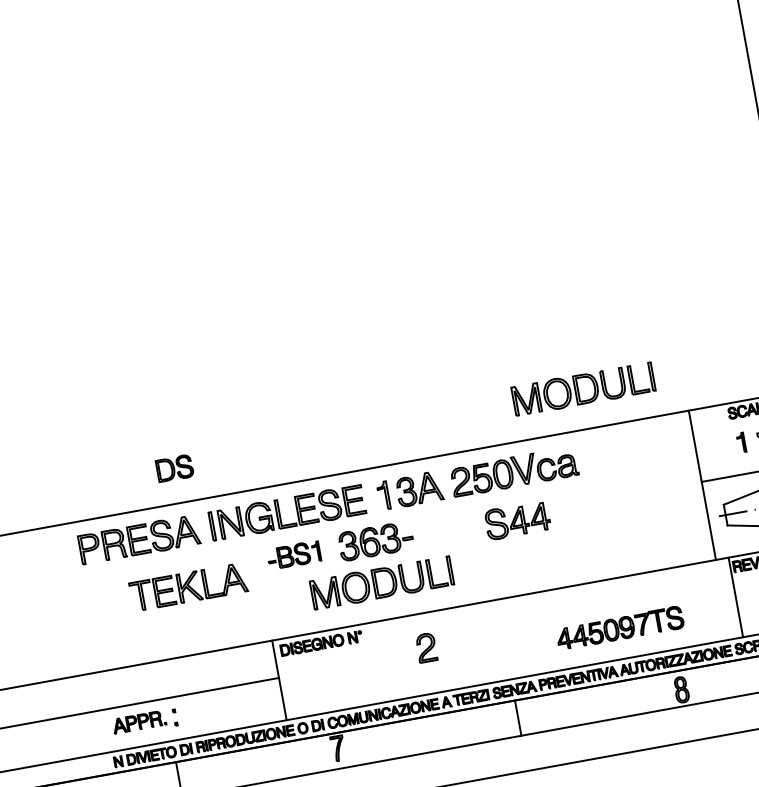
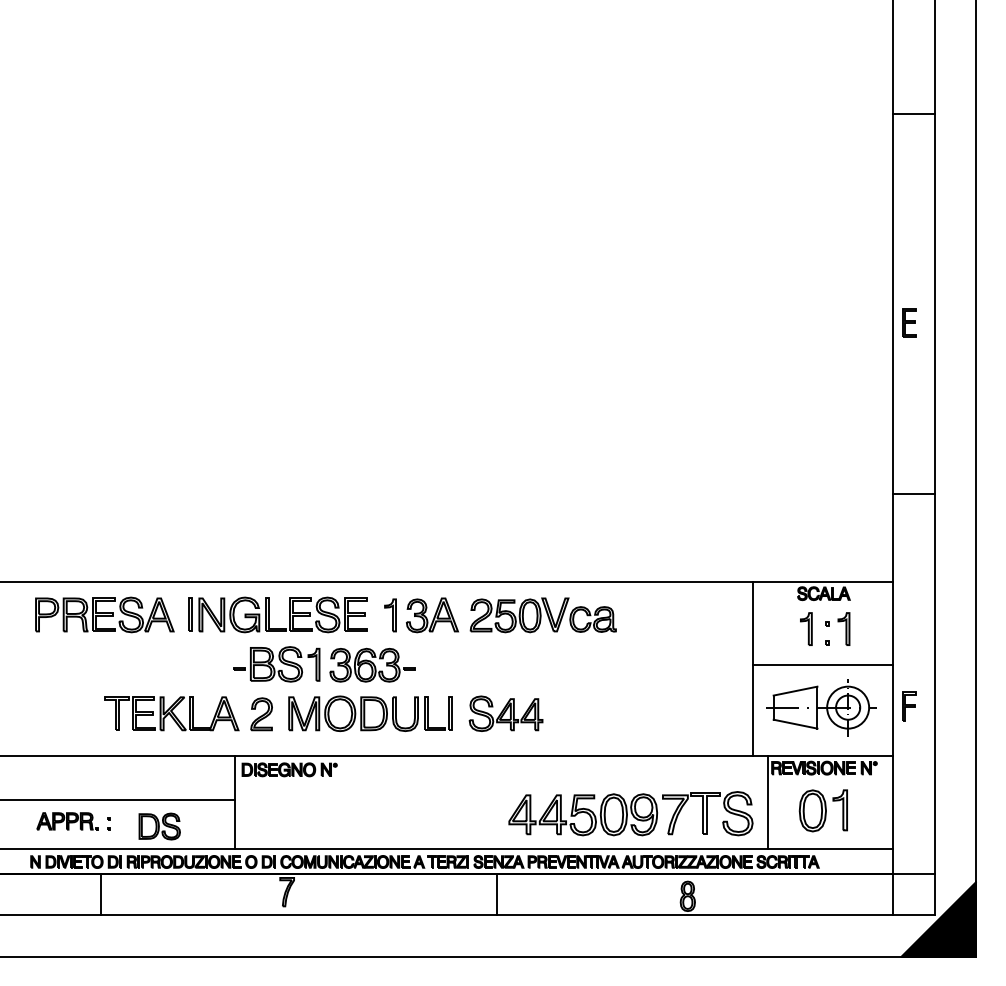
part: (583, 388) -> (638, 535), removed
part: (741, 442) -> (806, 628), size x1.43
part: (174, 468) -> (159, 826), moved
part: (517, 520) -> (505, 713), moved
part: (293, 555) -> (276, 664), size x1.43
part: (188, 587) -> (171, 713), moved
part: (619, 627) -> (630, 813), size x1.67
part: (426, 648) -> (261, 714), moved
part: (174, 717) -> (108, 823), size x0.62

